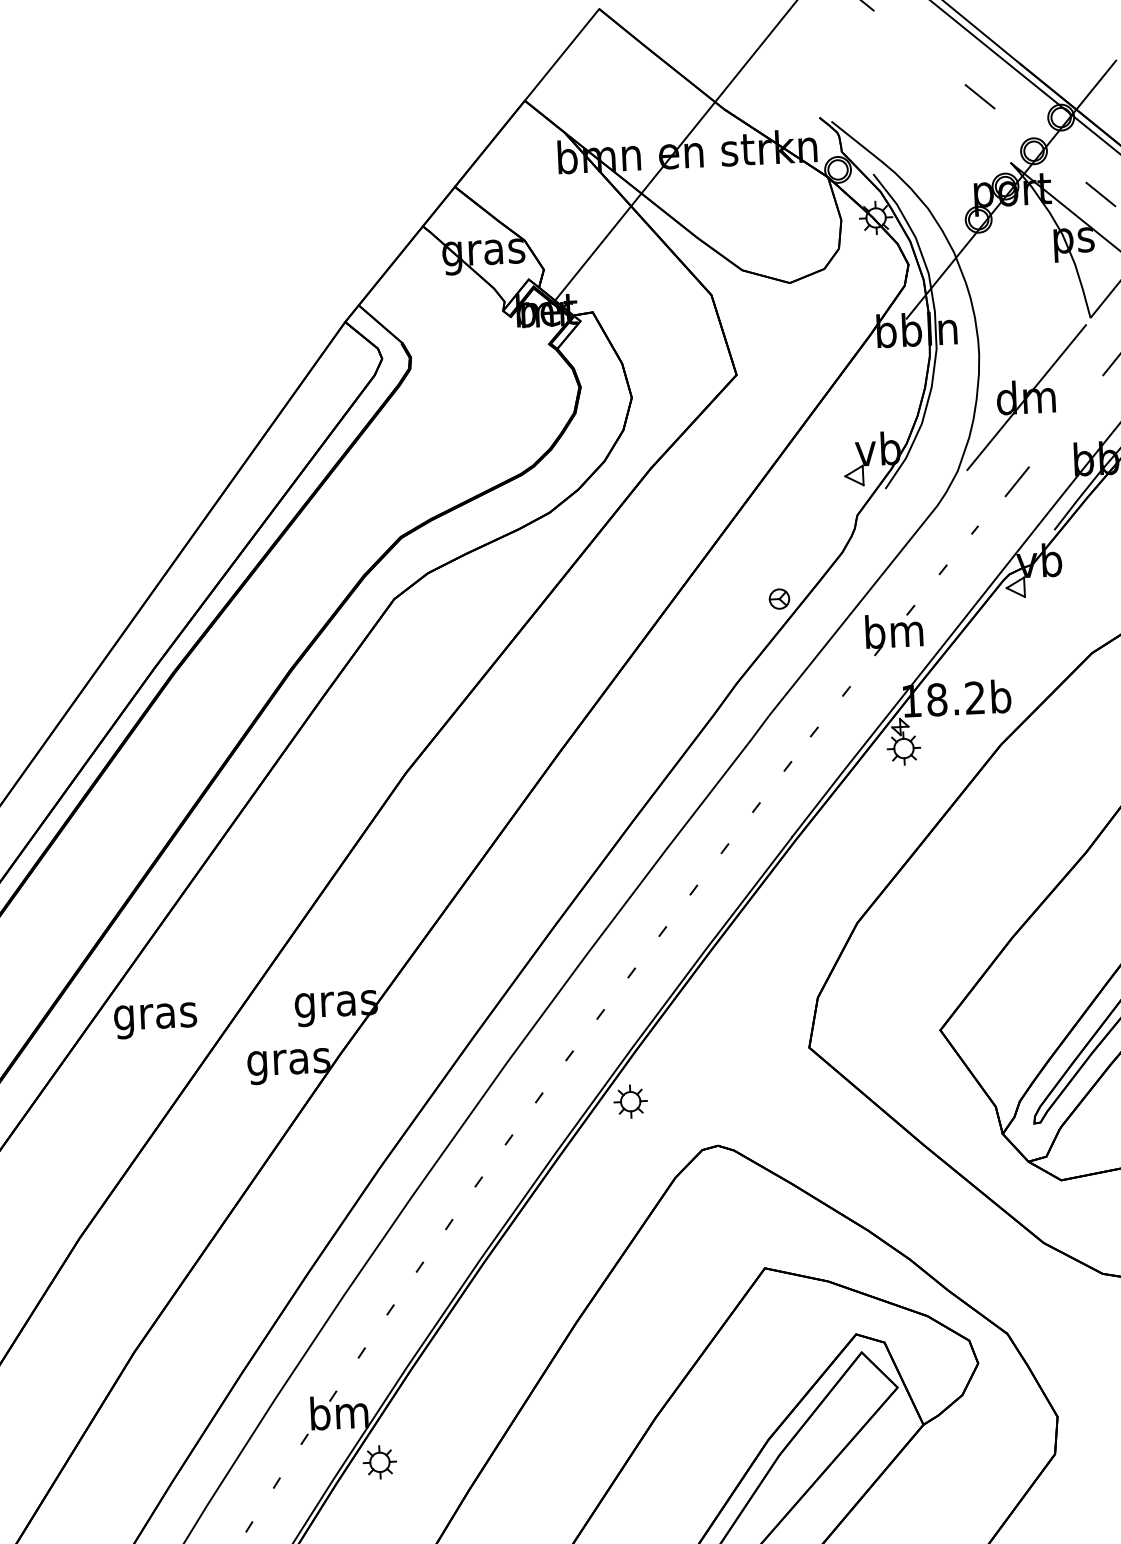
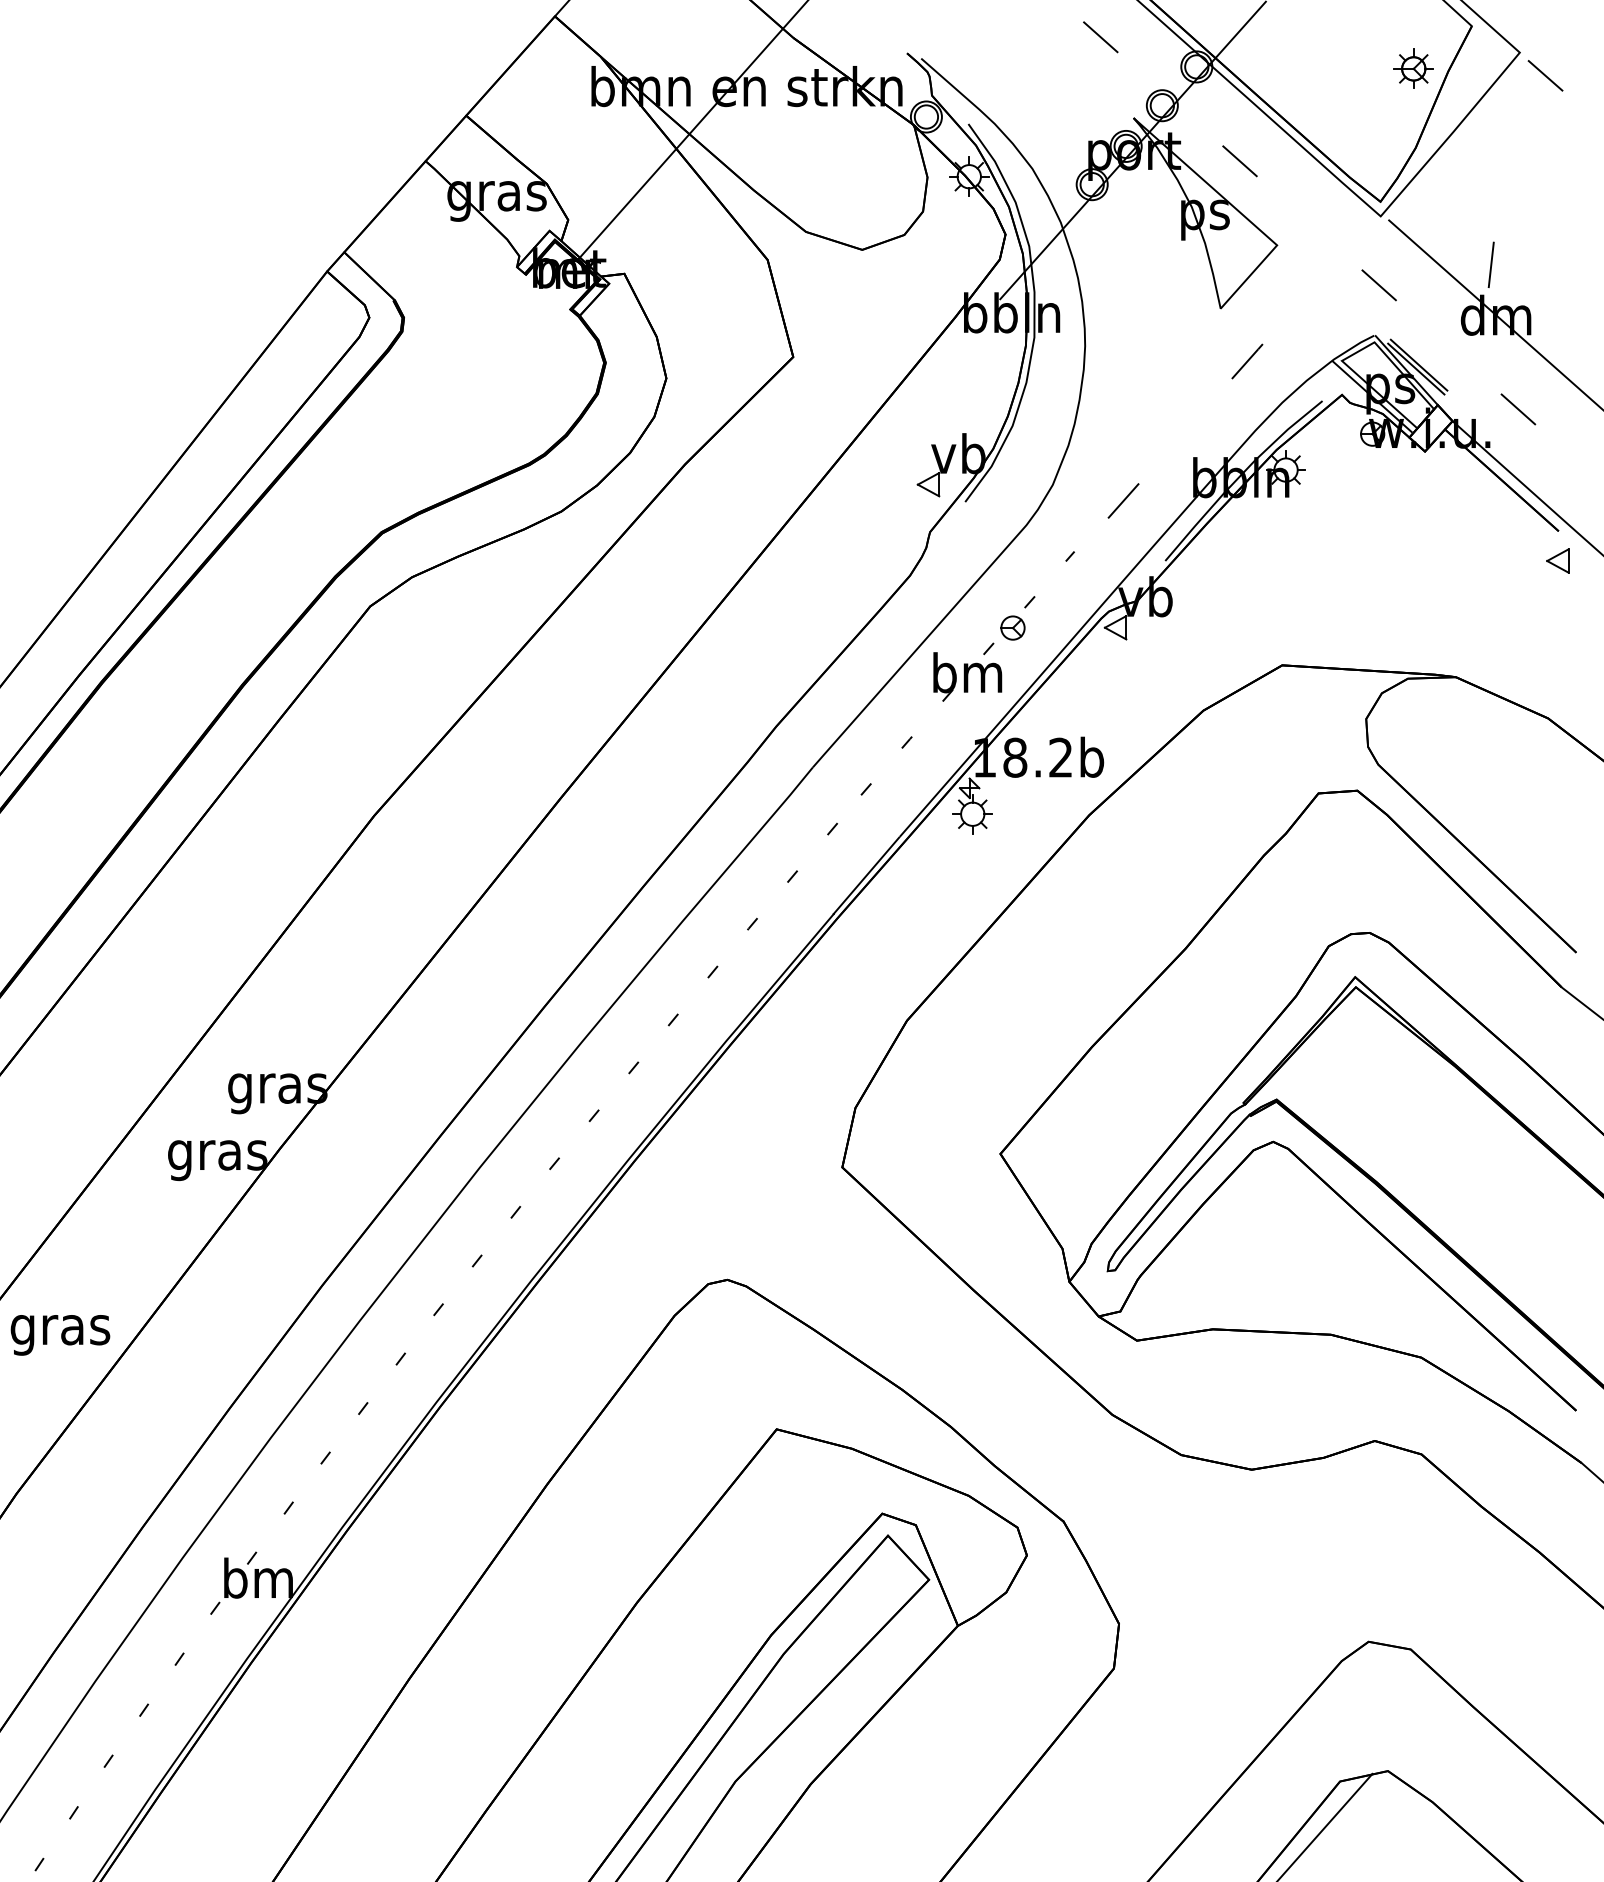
part: (1026, 397) -> (1139, 400), removed
part: (779, 598) -> (1012, 627), moved
text: (155, 1020) -> (60, 1335), moved
part: (630, 1102) -> (625, 1222), removed
part: (380, 1462) -> (304, 1640), removed

